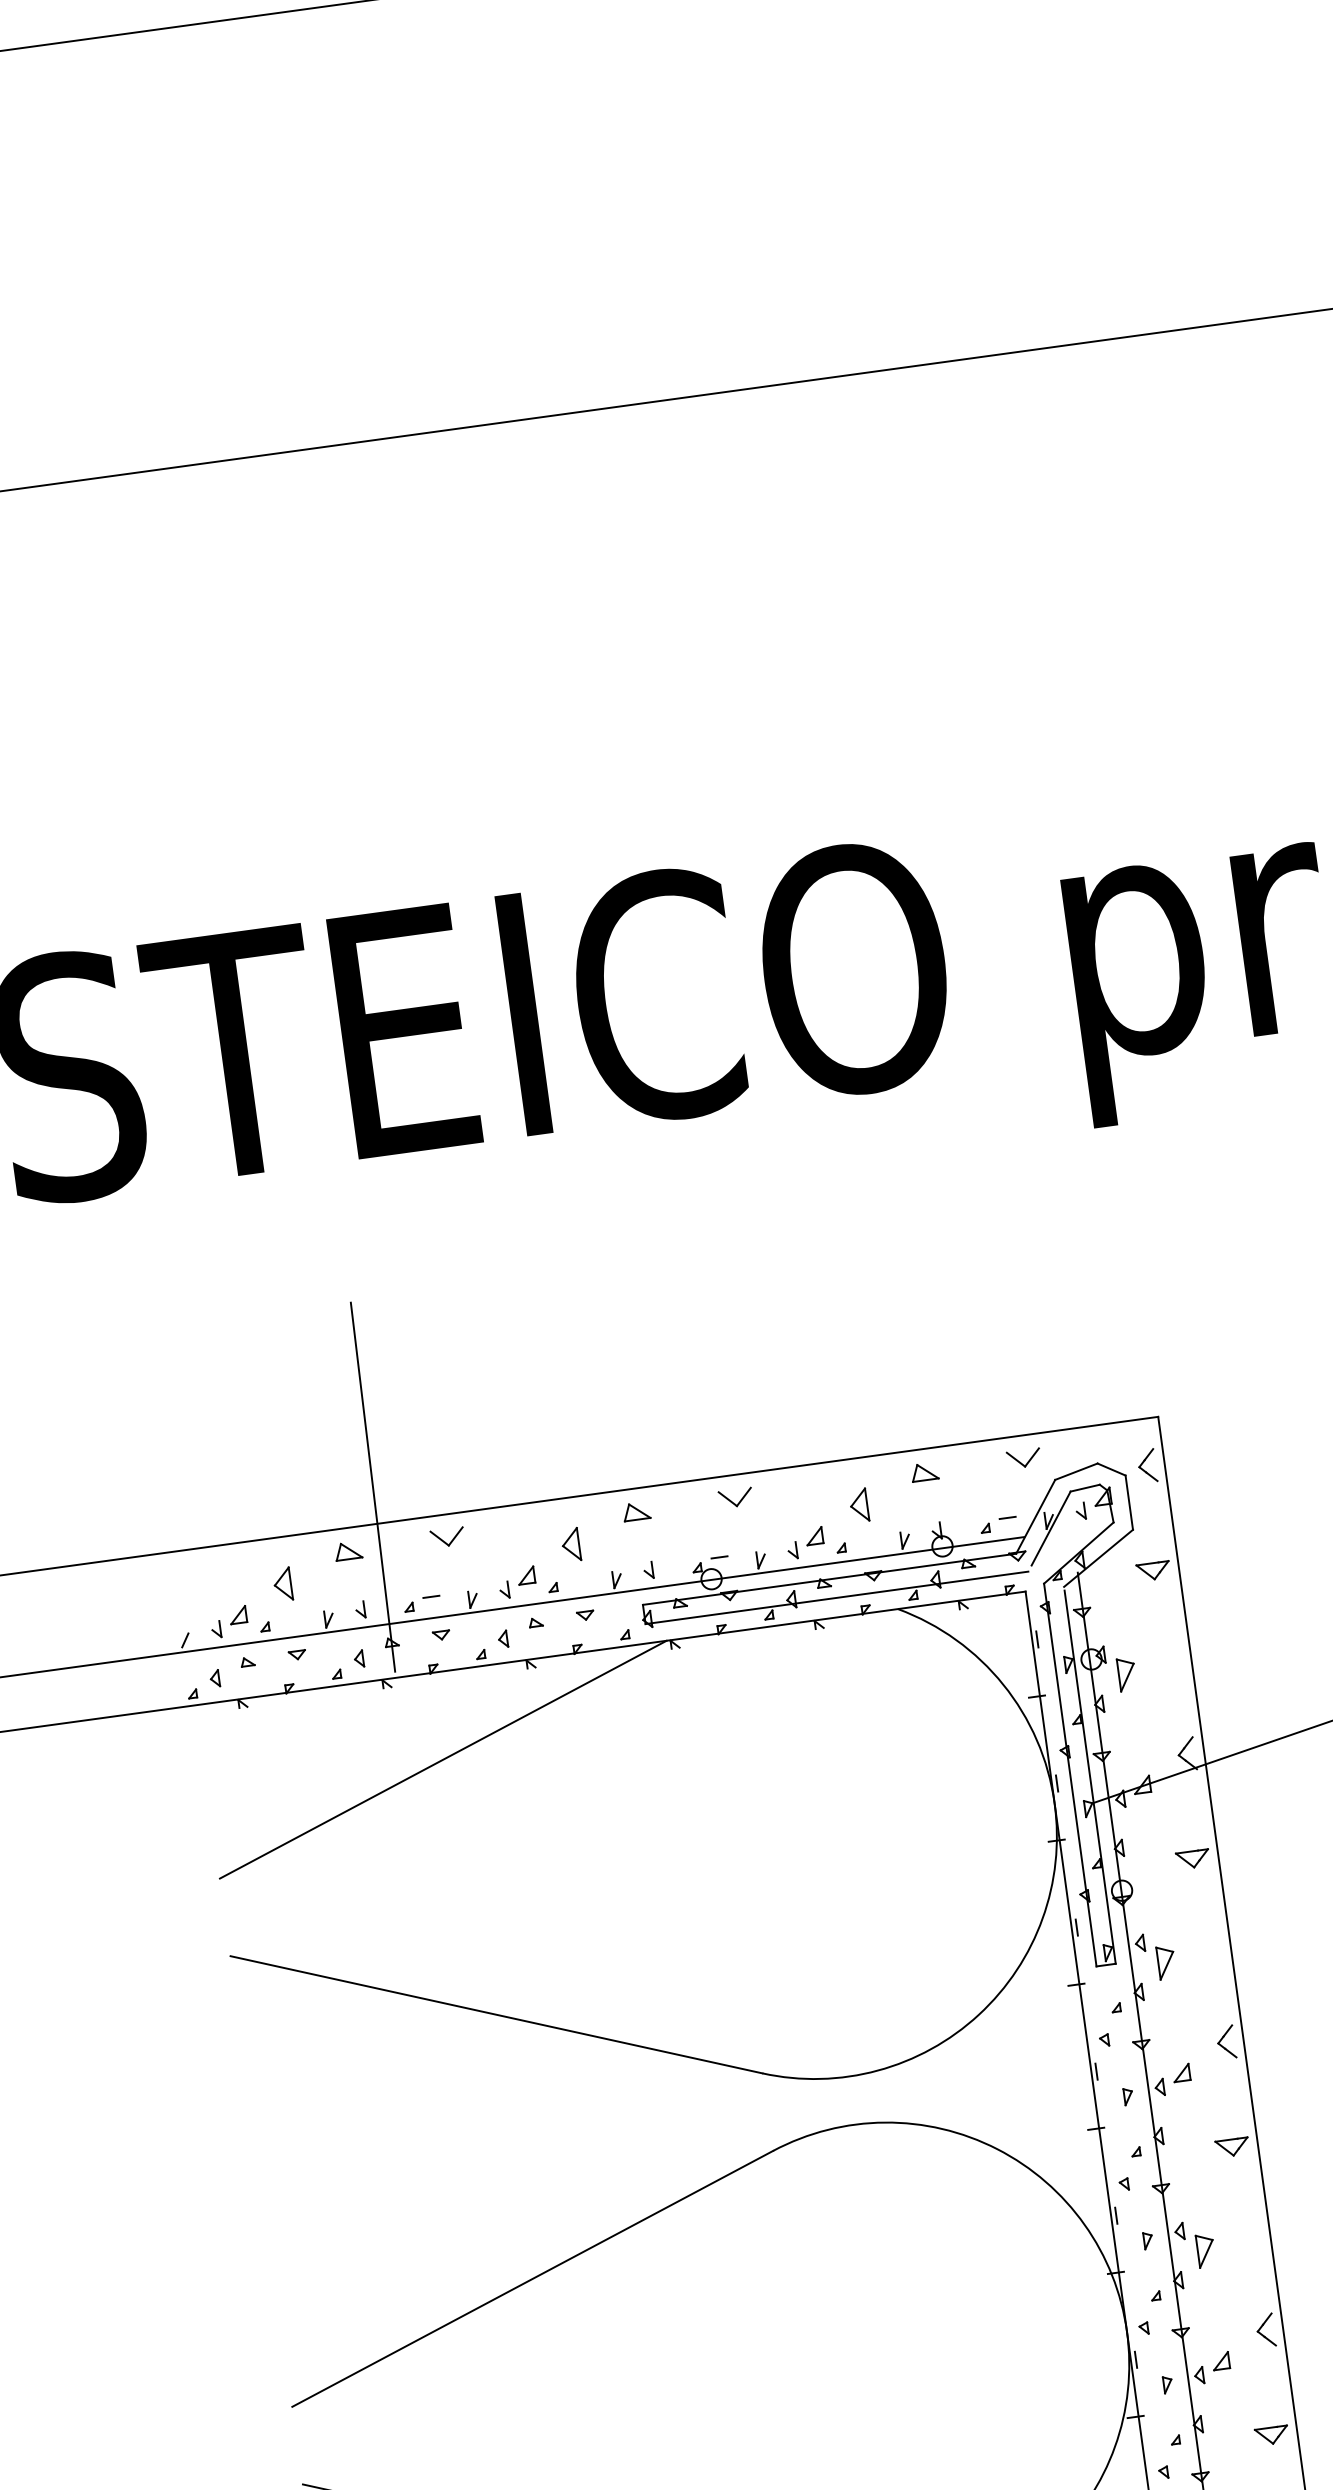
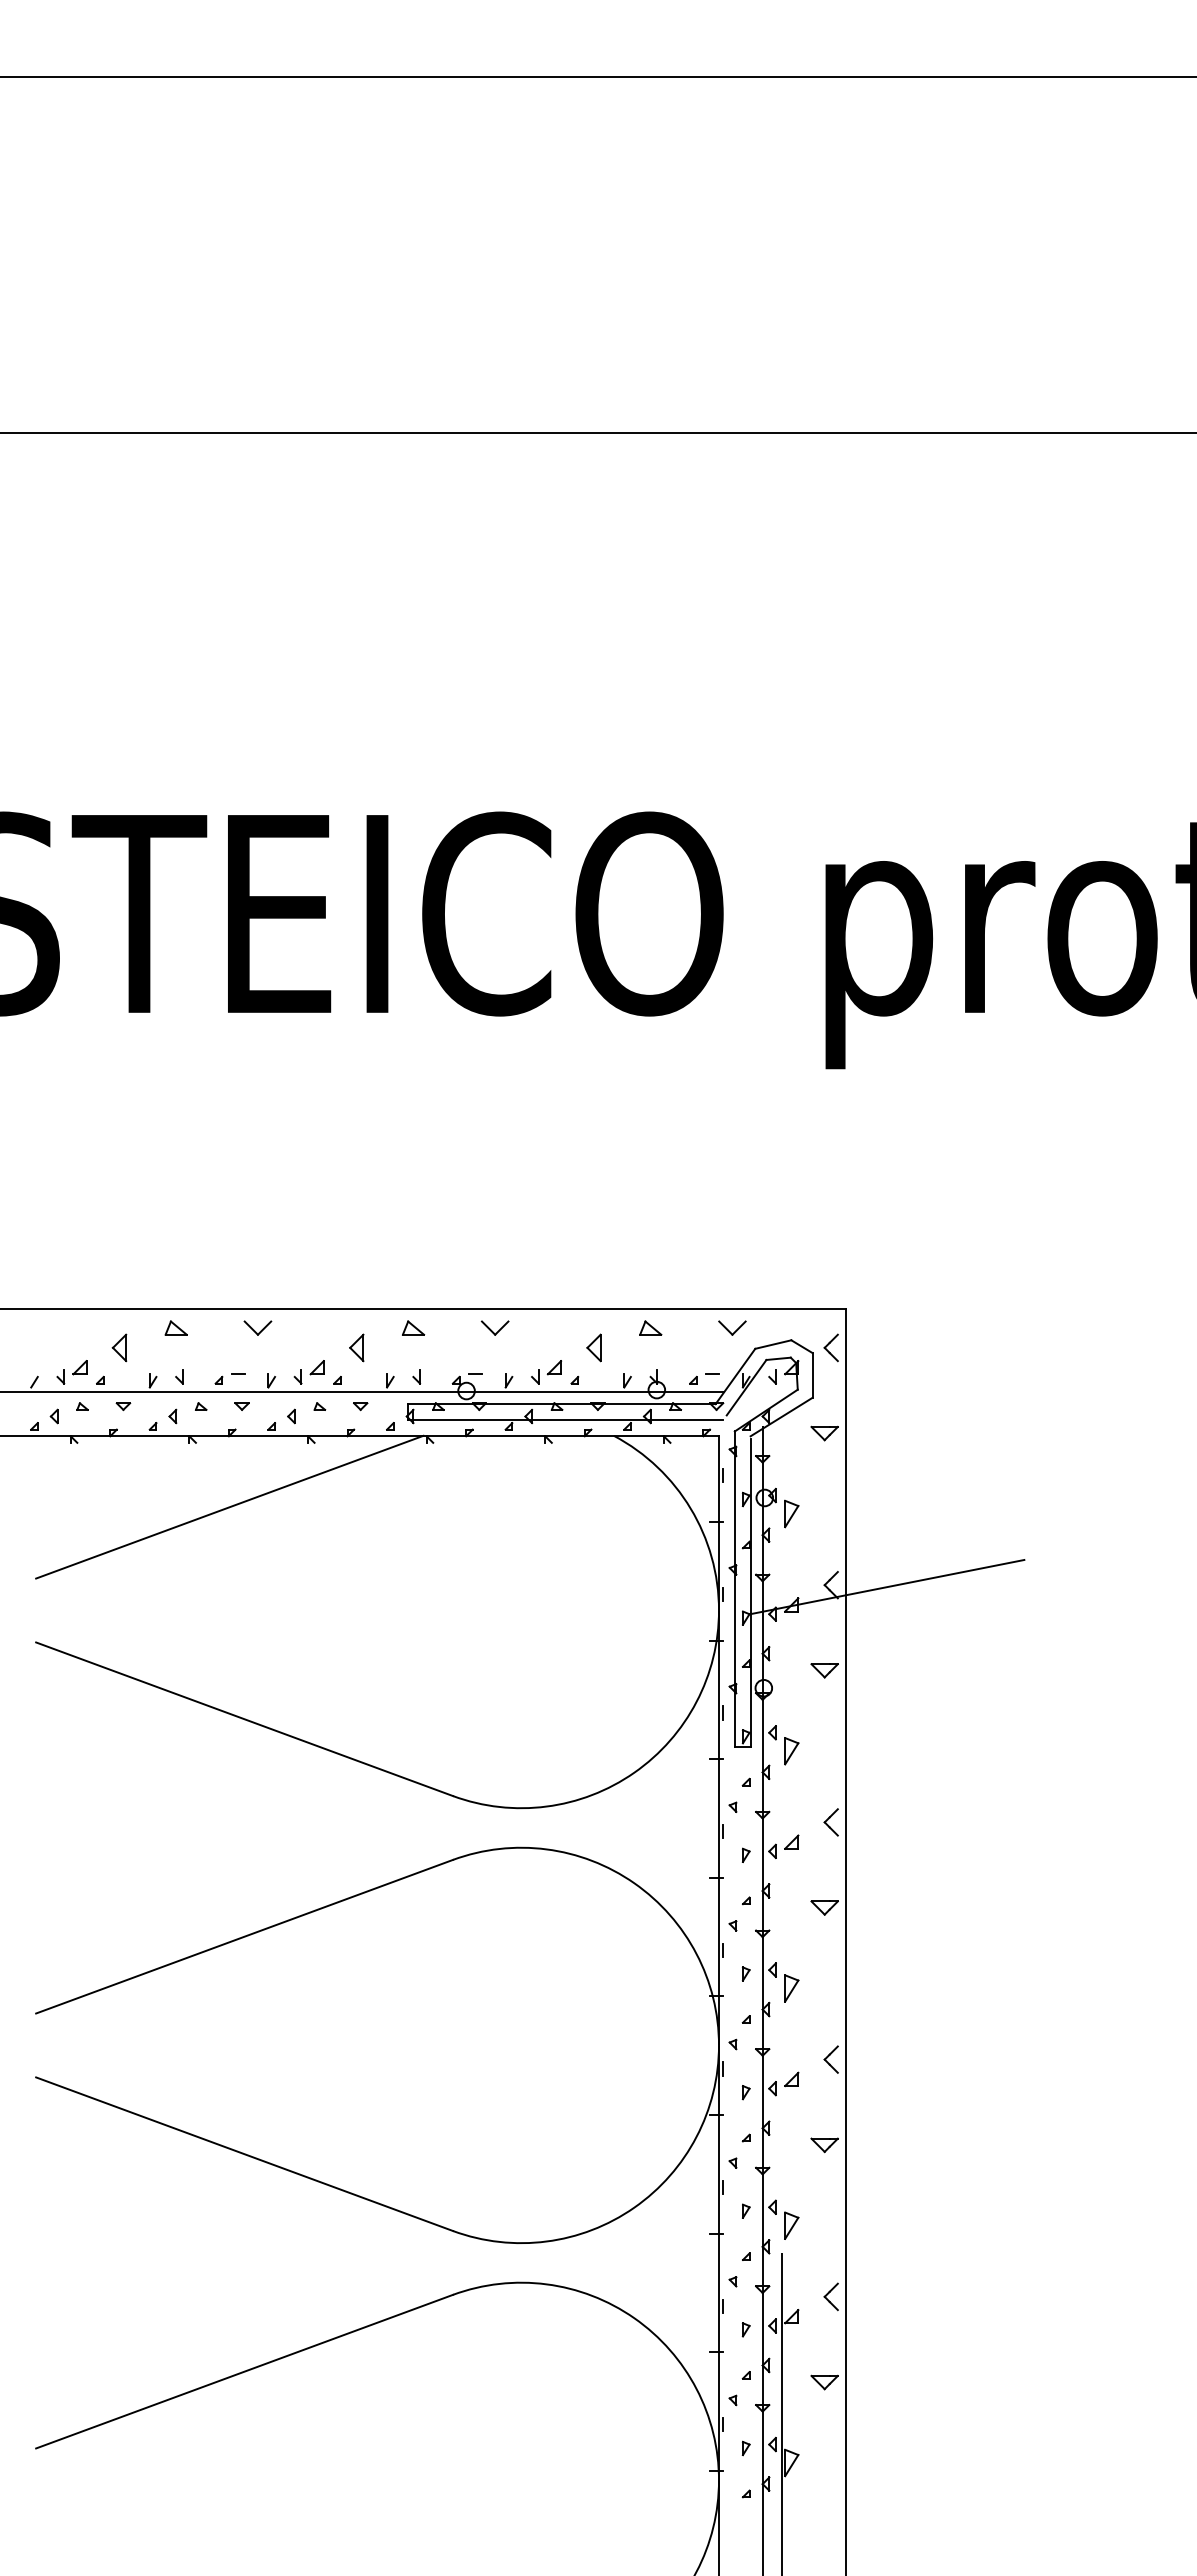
line: (372, 1486) -> (202, 1278), removed

